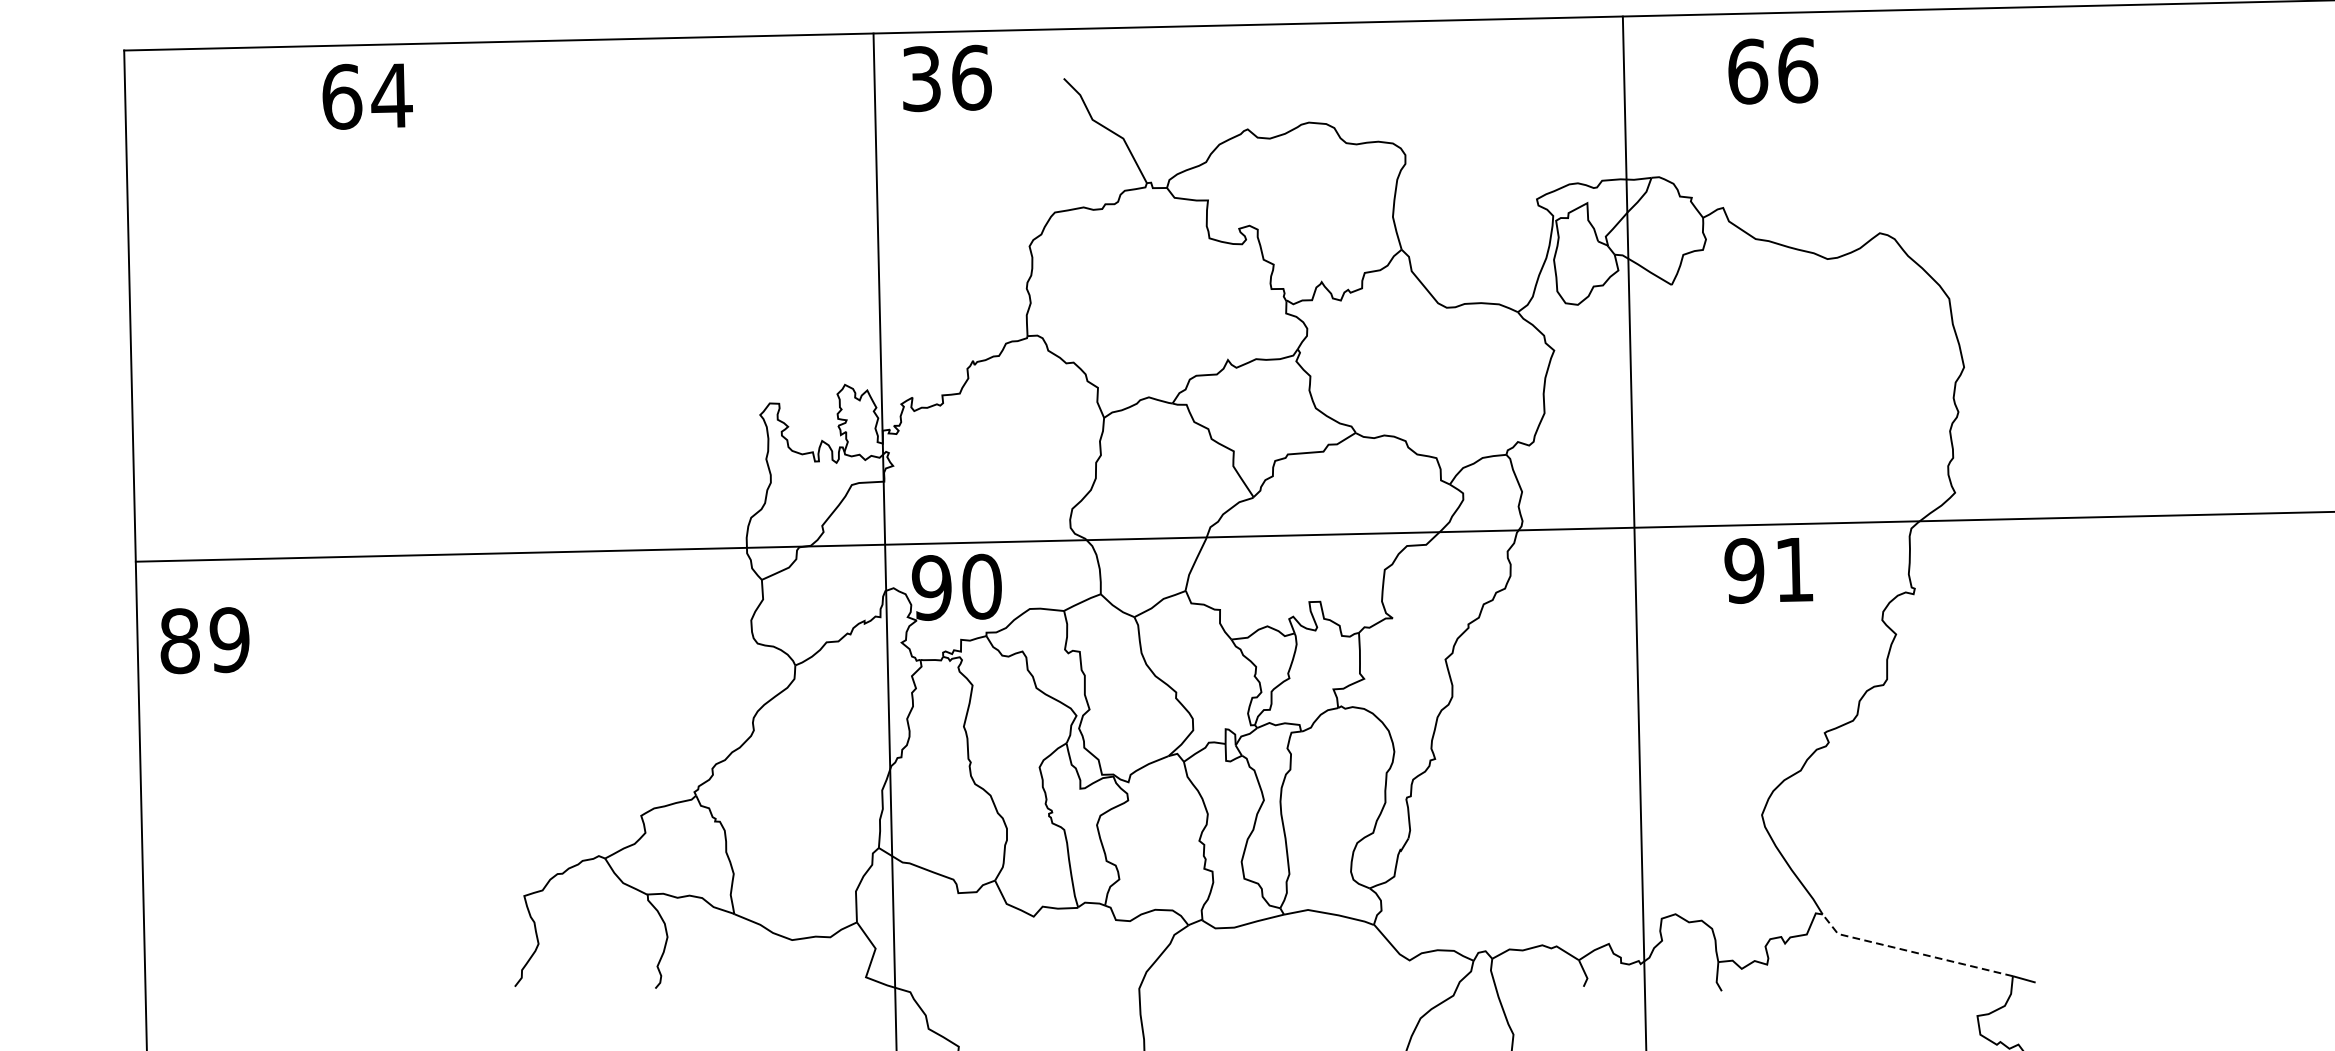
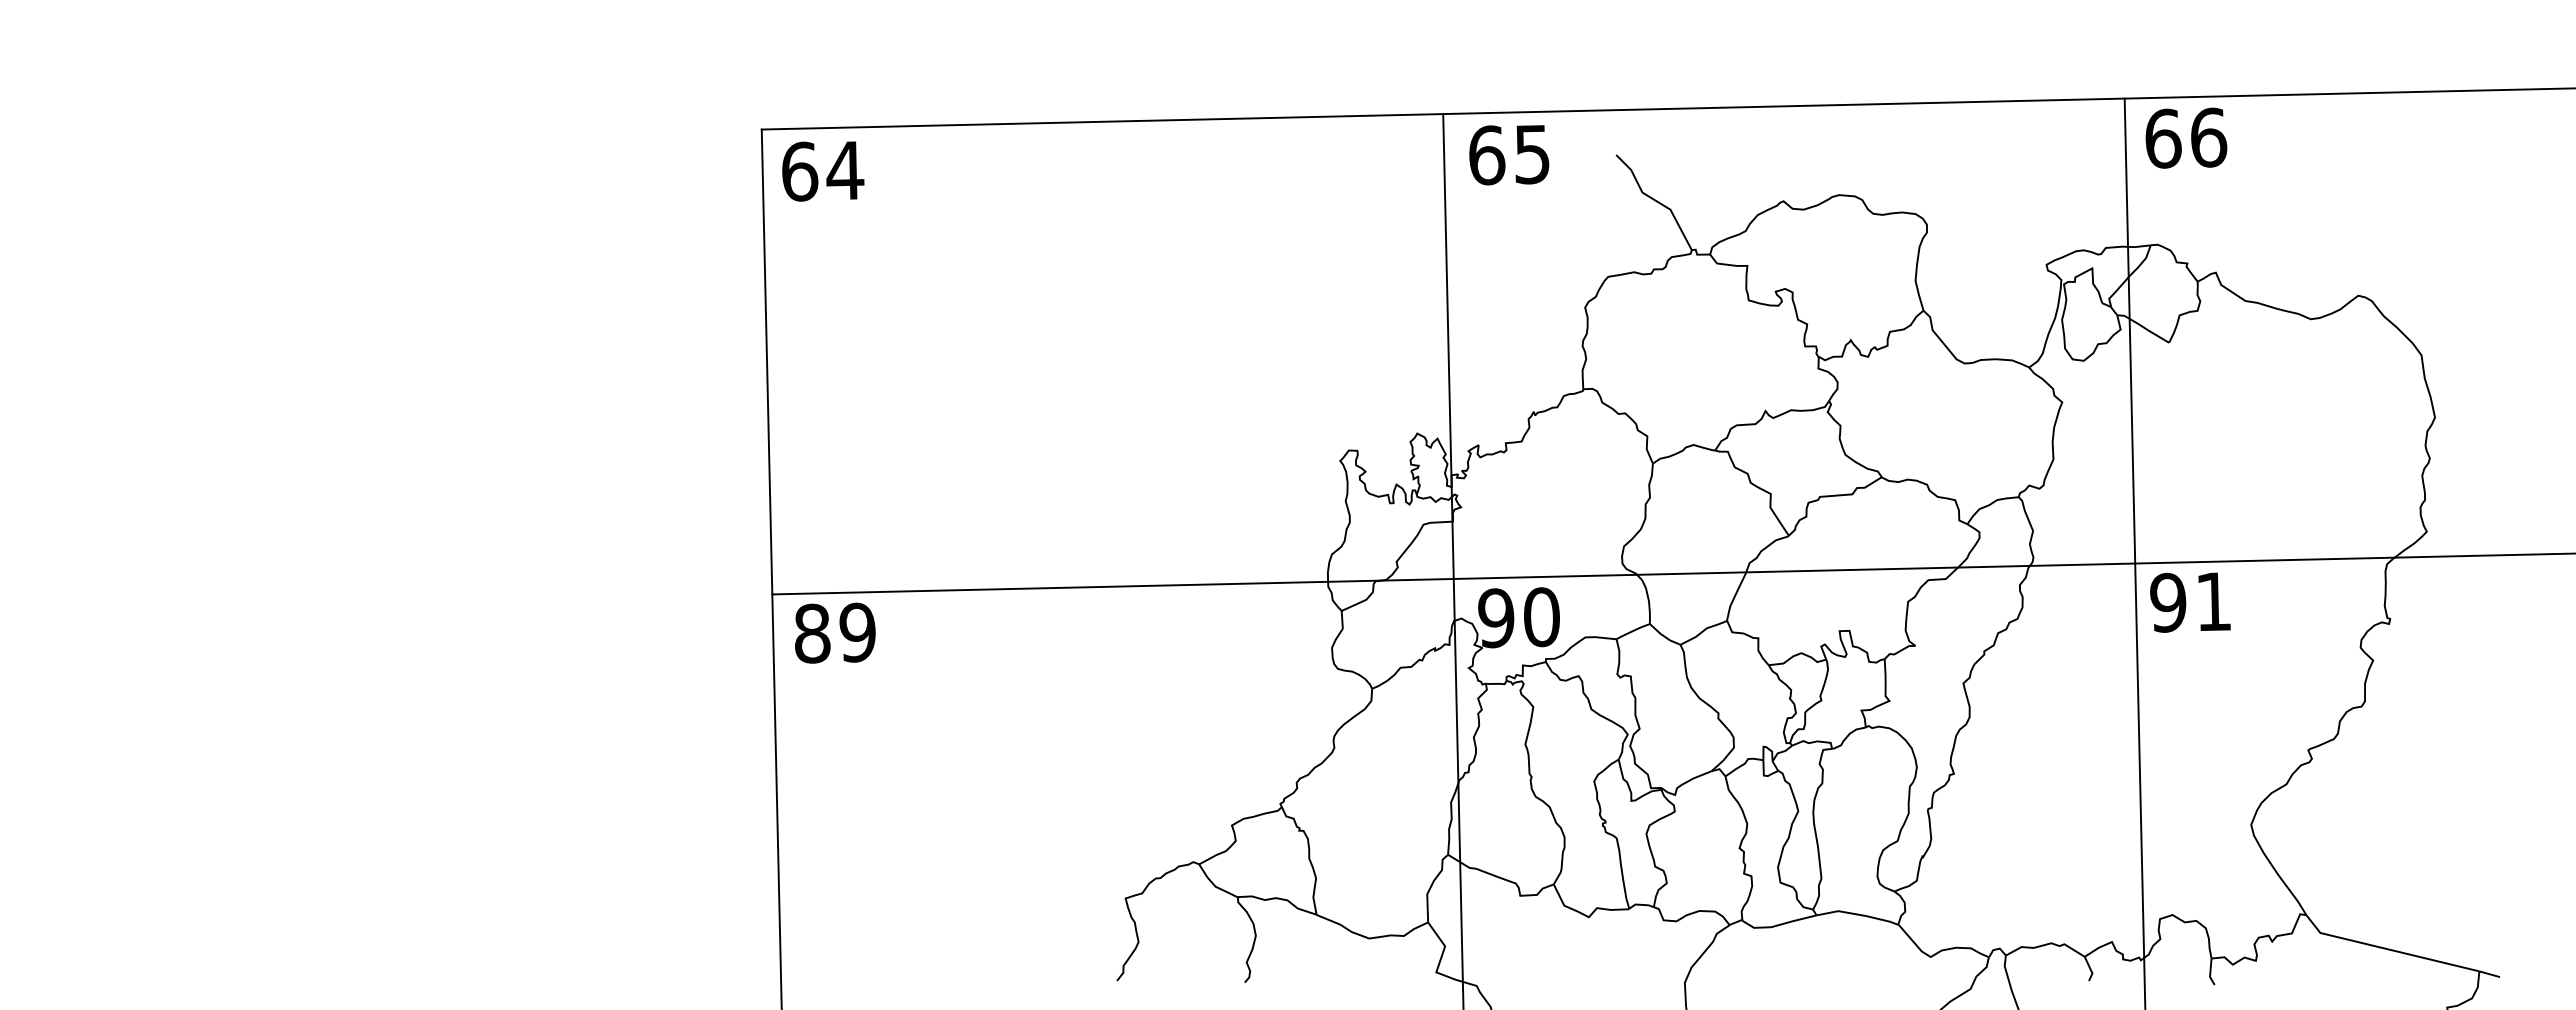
text: (1773, 70) -> (2186, 137), moved
text: (946, 77) -> (1509, 154), 36 -> 65
text: (368, 96) -> (823, 171), moved
text: (1768, 570) -> (2190, 602), moved
text: (205, 639) -> (835, 632), moved
line: (1912, 952) -> (2388, 949), dashed -> solid

